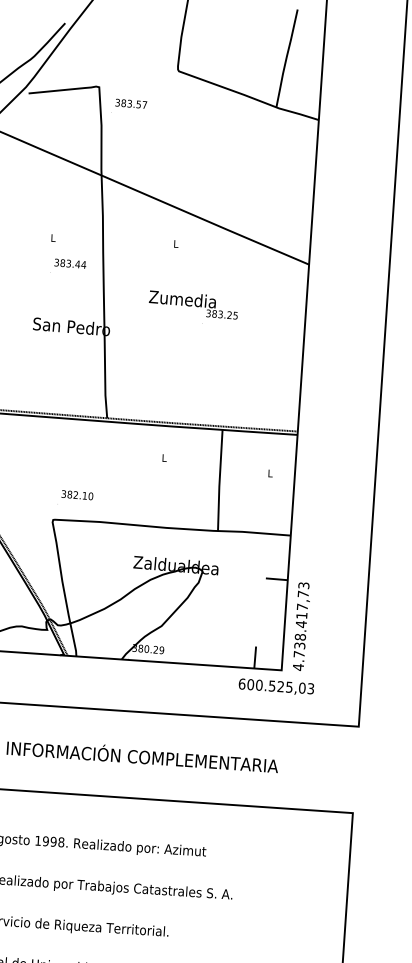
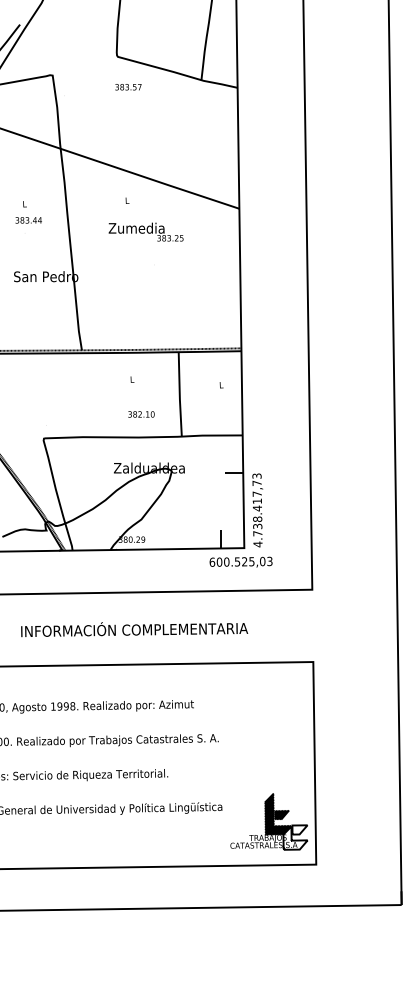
text: (131, 104) -> (128, 87), moved
text: (70, 263) -> (28, 220), moved
text: (192, 304) -> (145, 231), moved
text: (77, 495) -> (141, 414), moved

